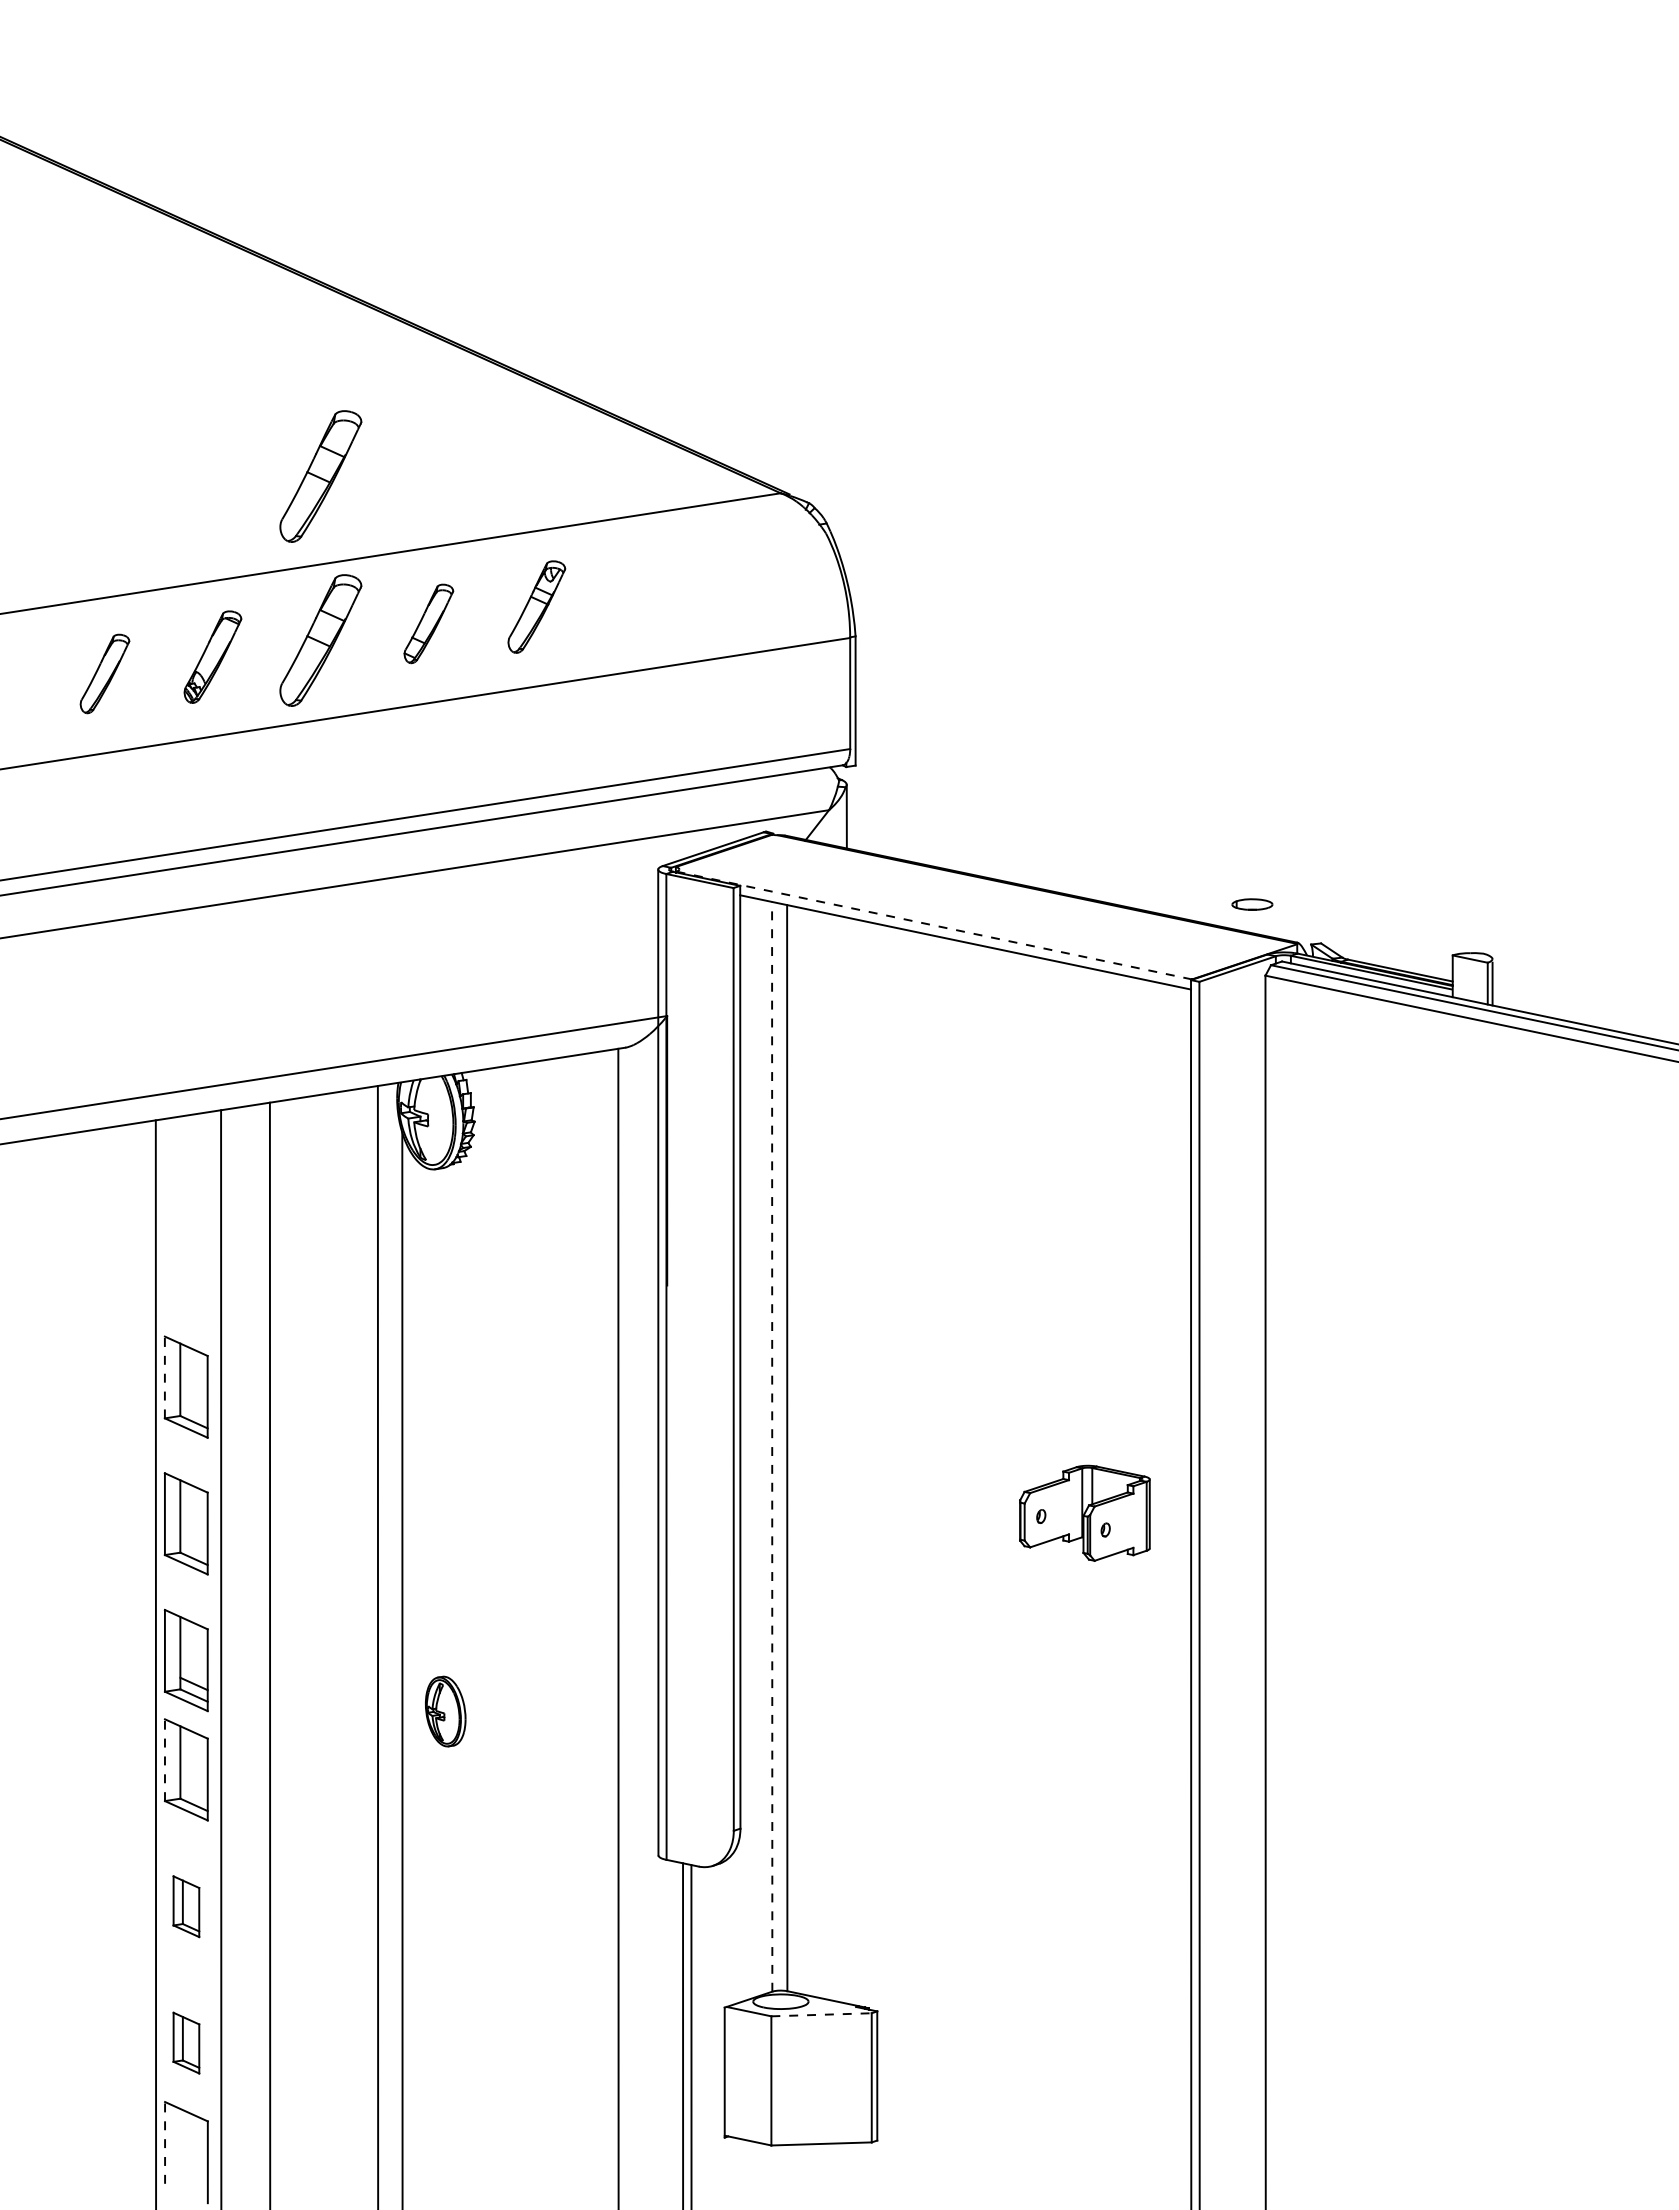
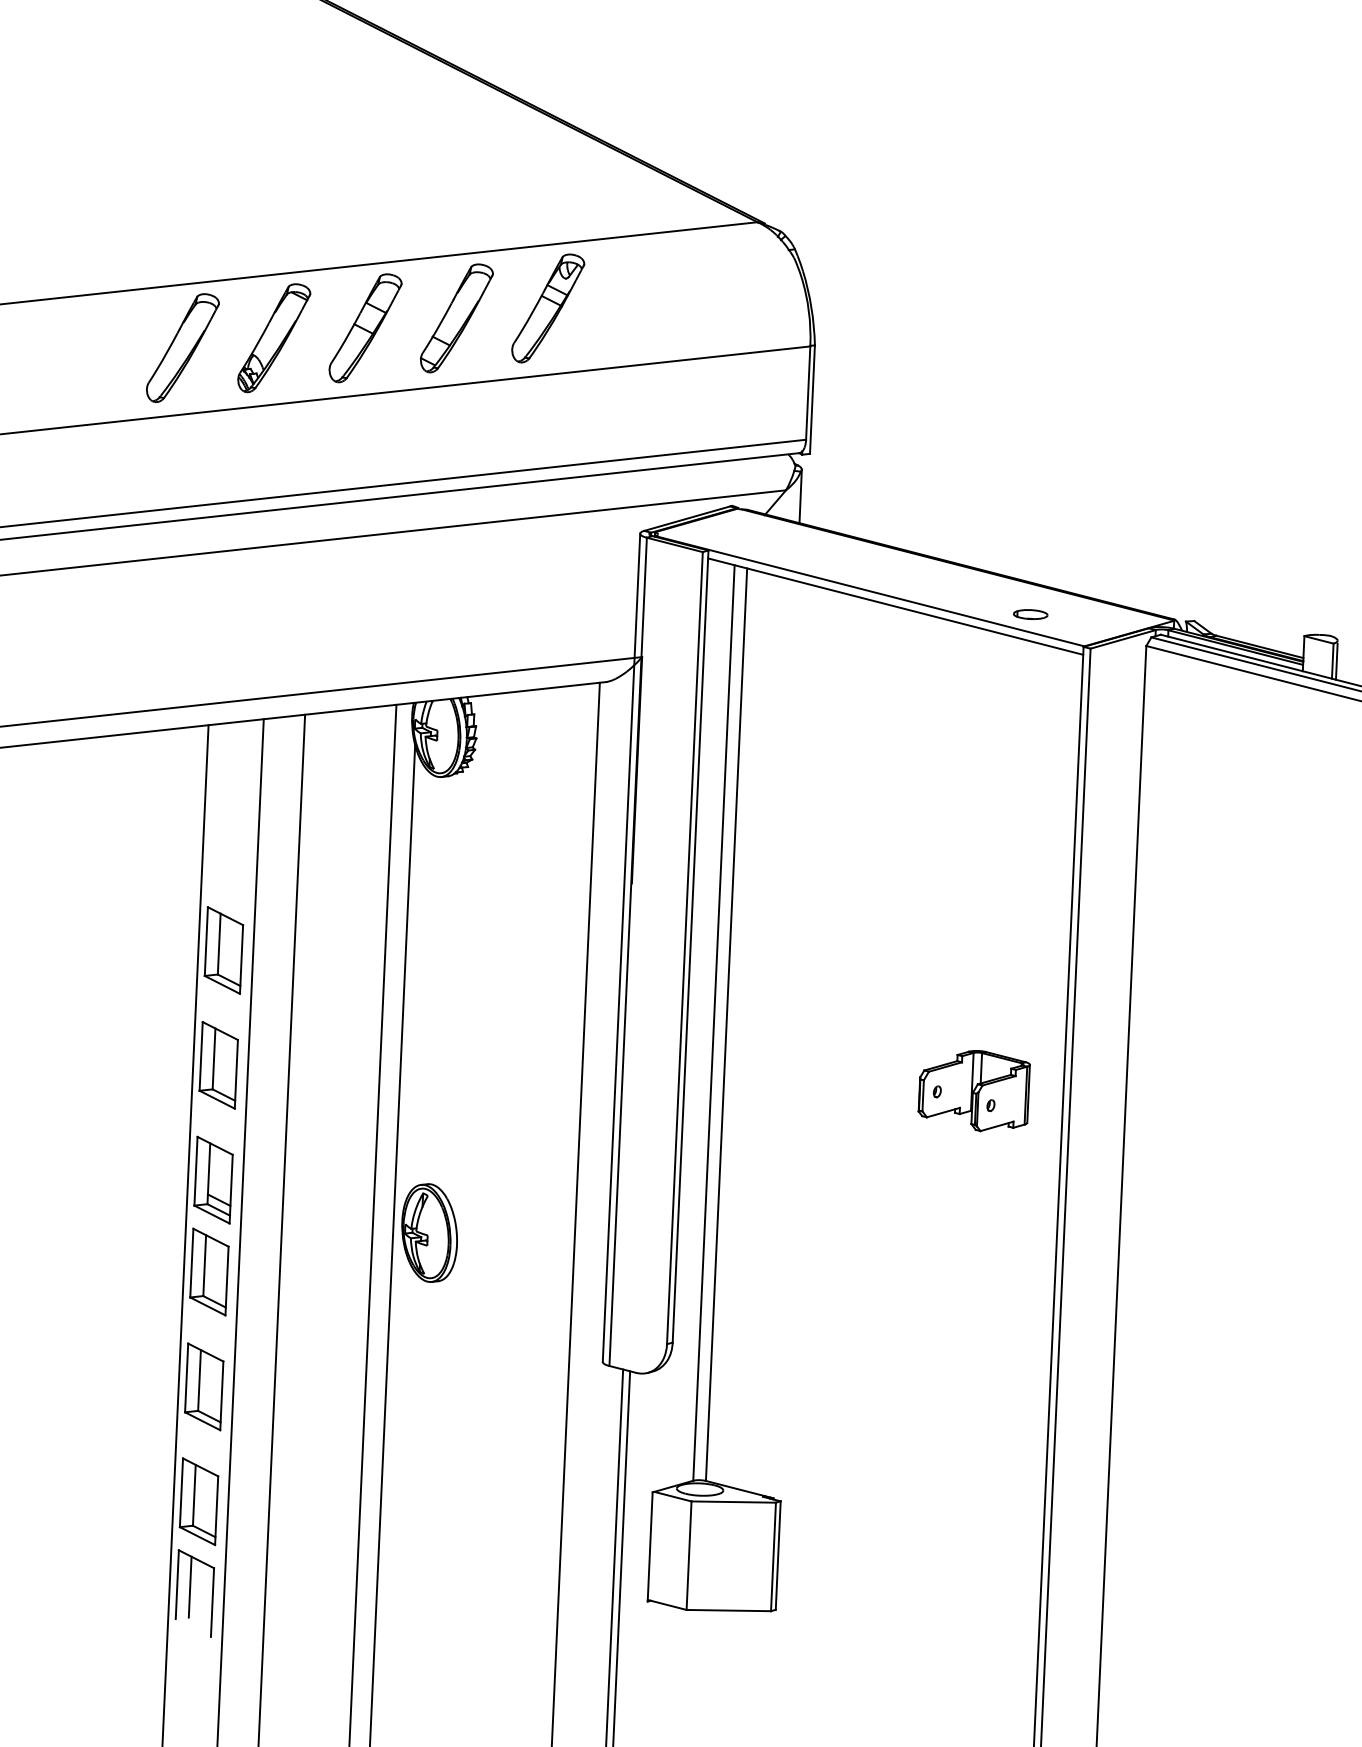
part: (320, 476) -> (371, 190), removed
part: (536, 606) -> (547, 308), size x1.43
part: (428, 623) -> (456, 318), size x1.67
part: (212, 656) -> (273, 337), size x1.43
part: (104, 673) -> (182, 347), size x1.67
part: (1252, 904) -> (1030, 614), moved
line: (934, 925) -> (870, 591), dashed -> solid
line: (164, 1377) -> (206, 941), dashed -> solid
line: (772, 1446) -> (714, 1022), dashed -> solid
part: (445, 1711) -> (429, 1232), size x1.67
line: (164, 1760) -> (191, 1263), dashed -> solid
part: (186, 1906) -> (204, 1386), size x1.67
line: (822, 2014) -> (734, 1501), dashed -> solid
part: (186, 2042) -> (199, 1501), size x1.67
line: (165, 2142) -> (177, 1584), dashed -> solid
line: (180, 2145) -> (190, 1587), added

